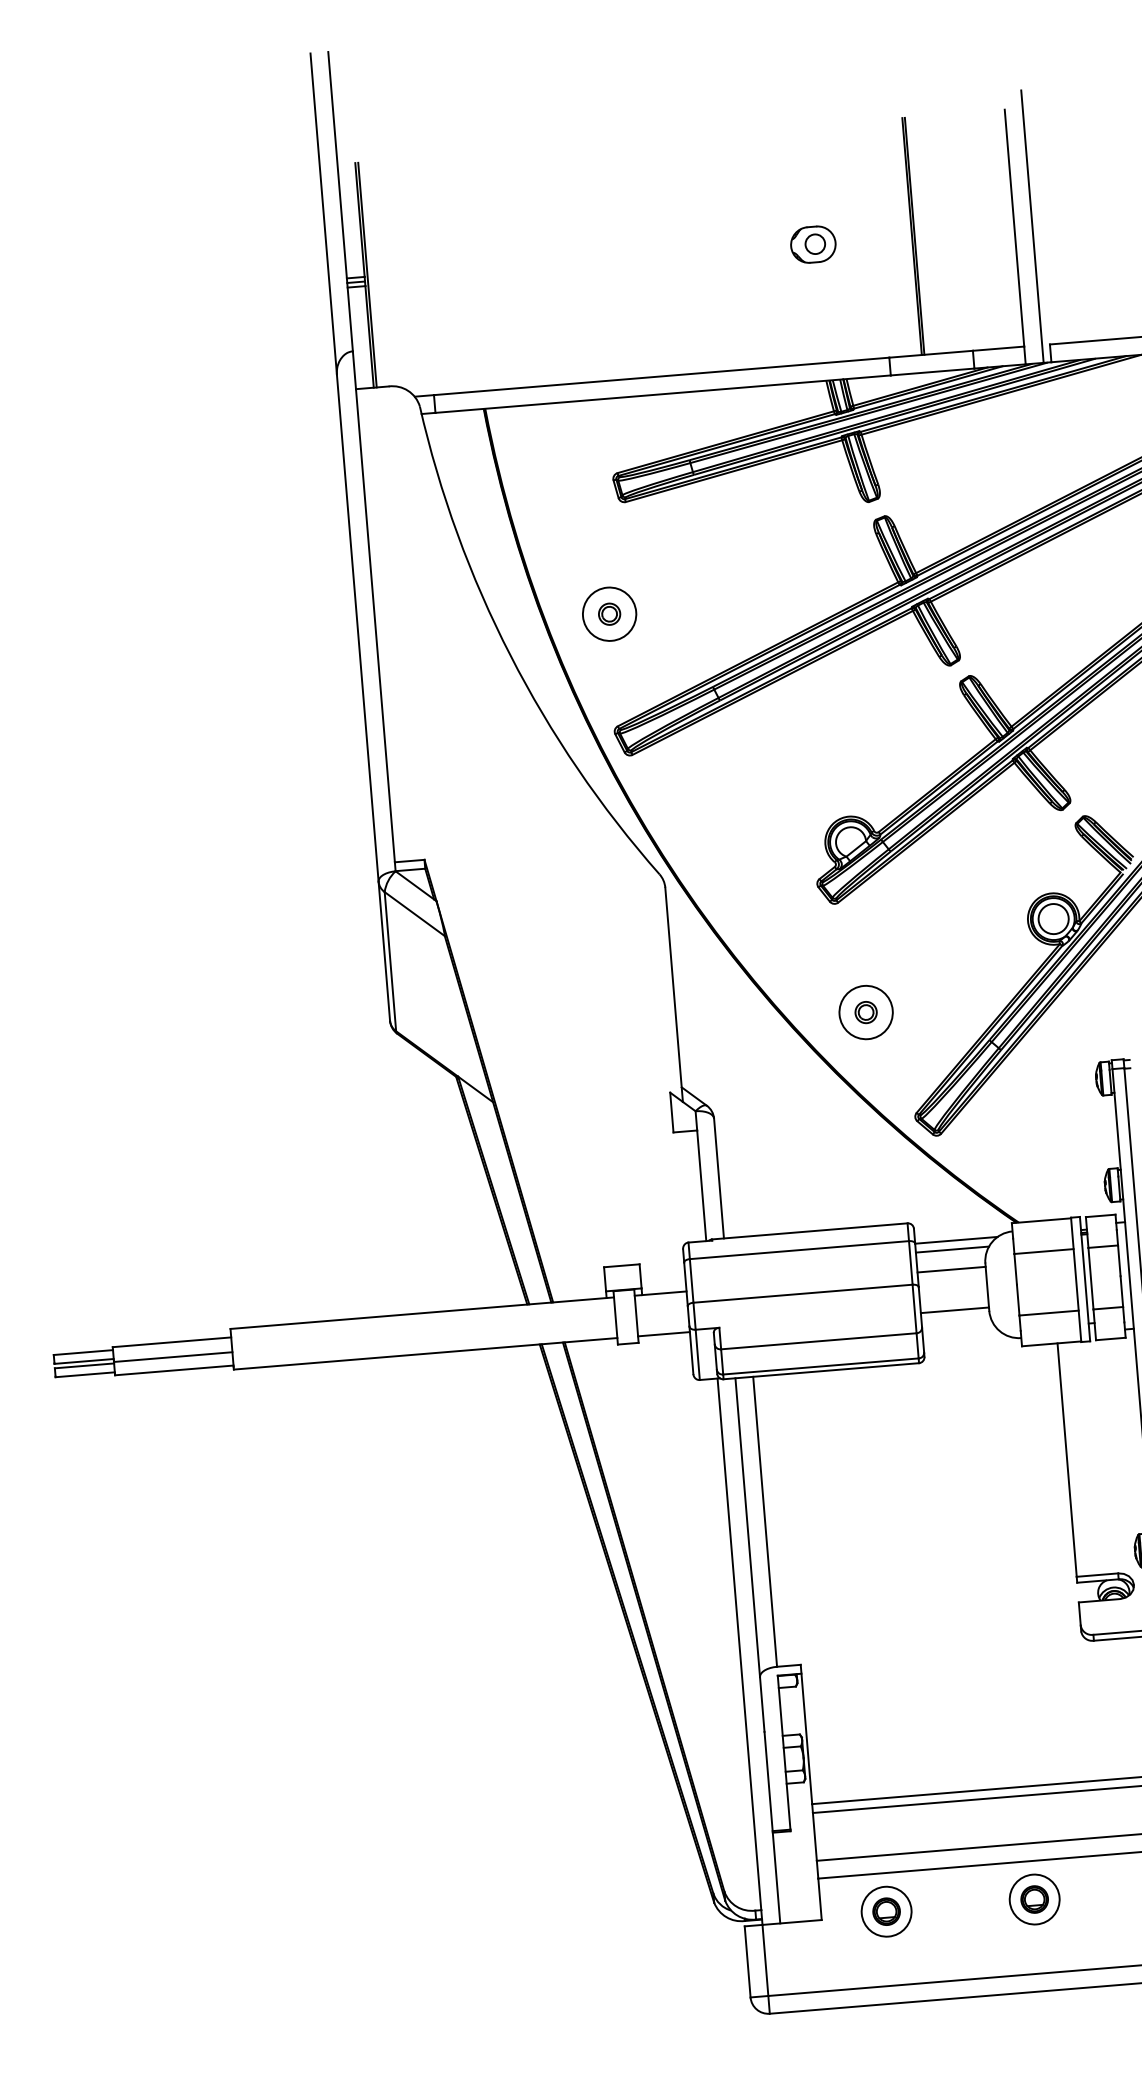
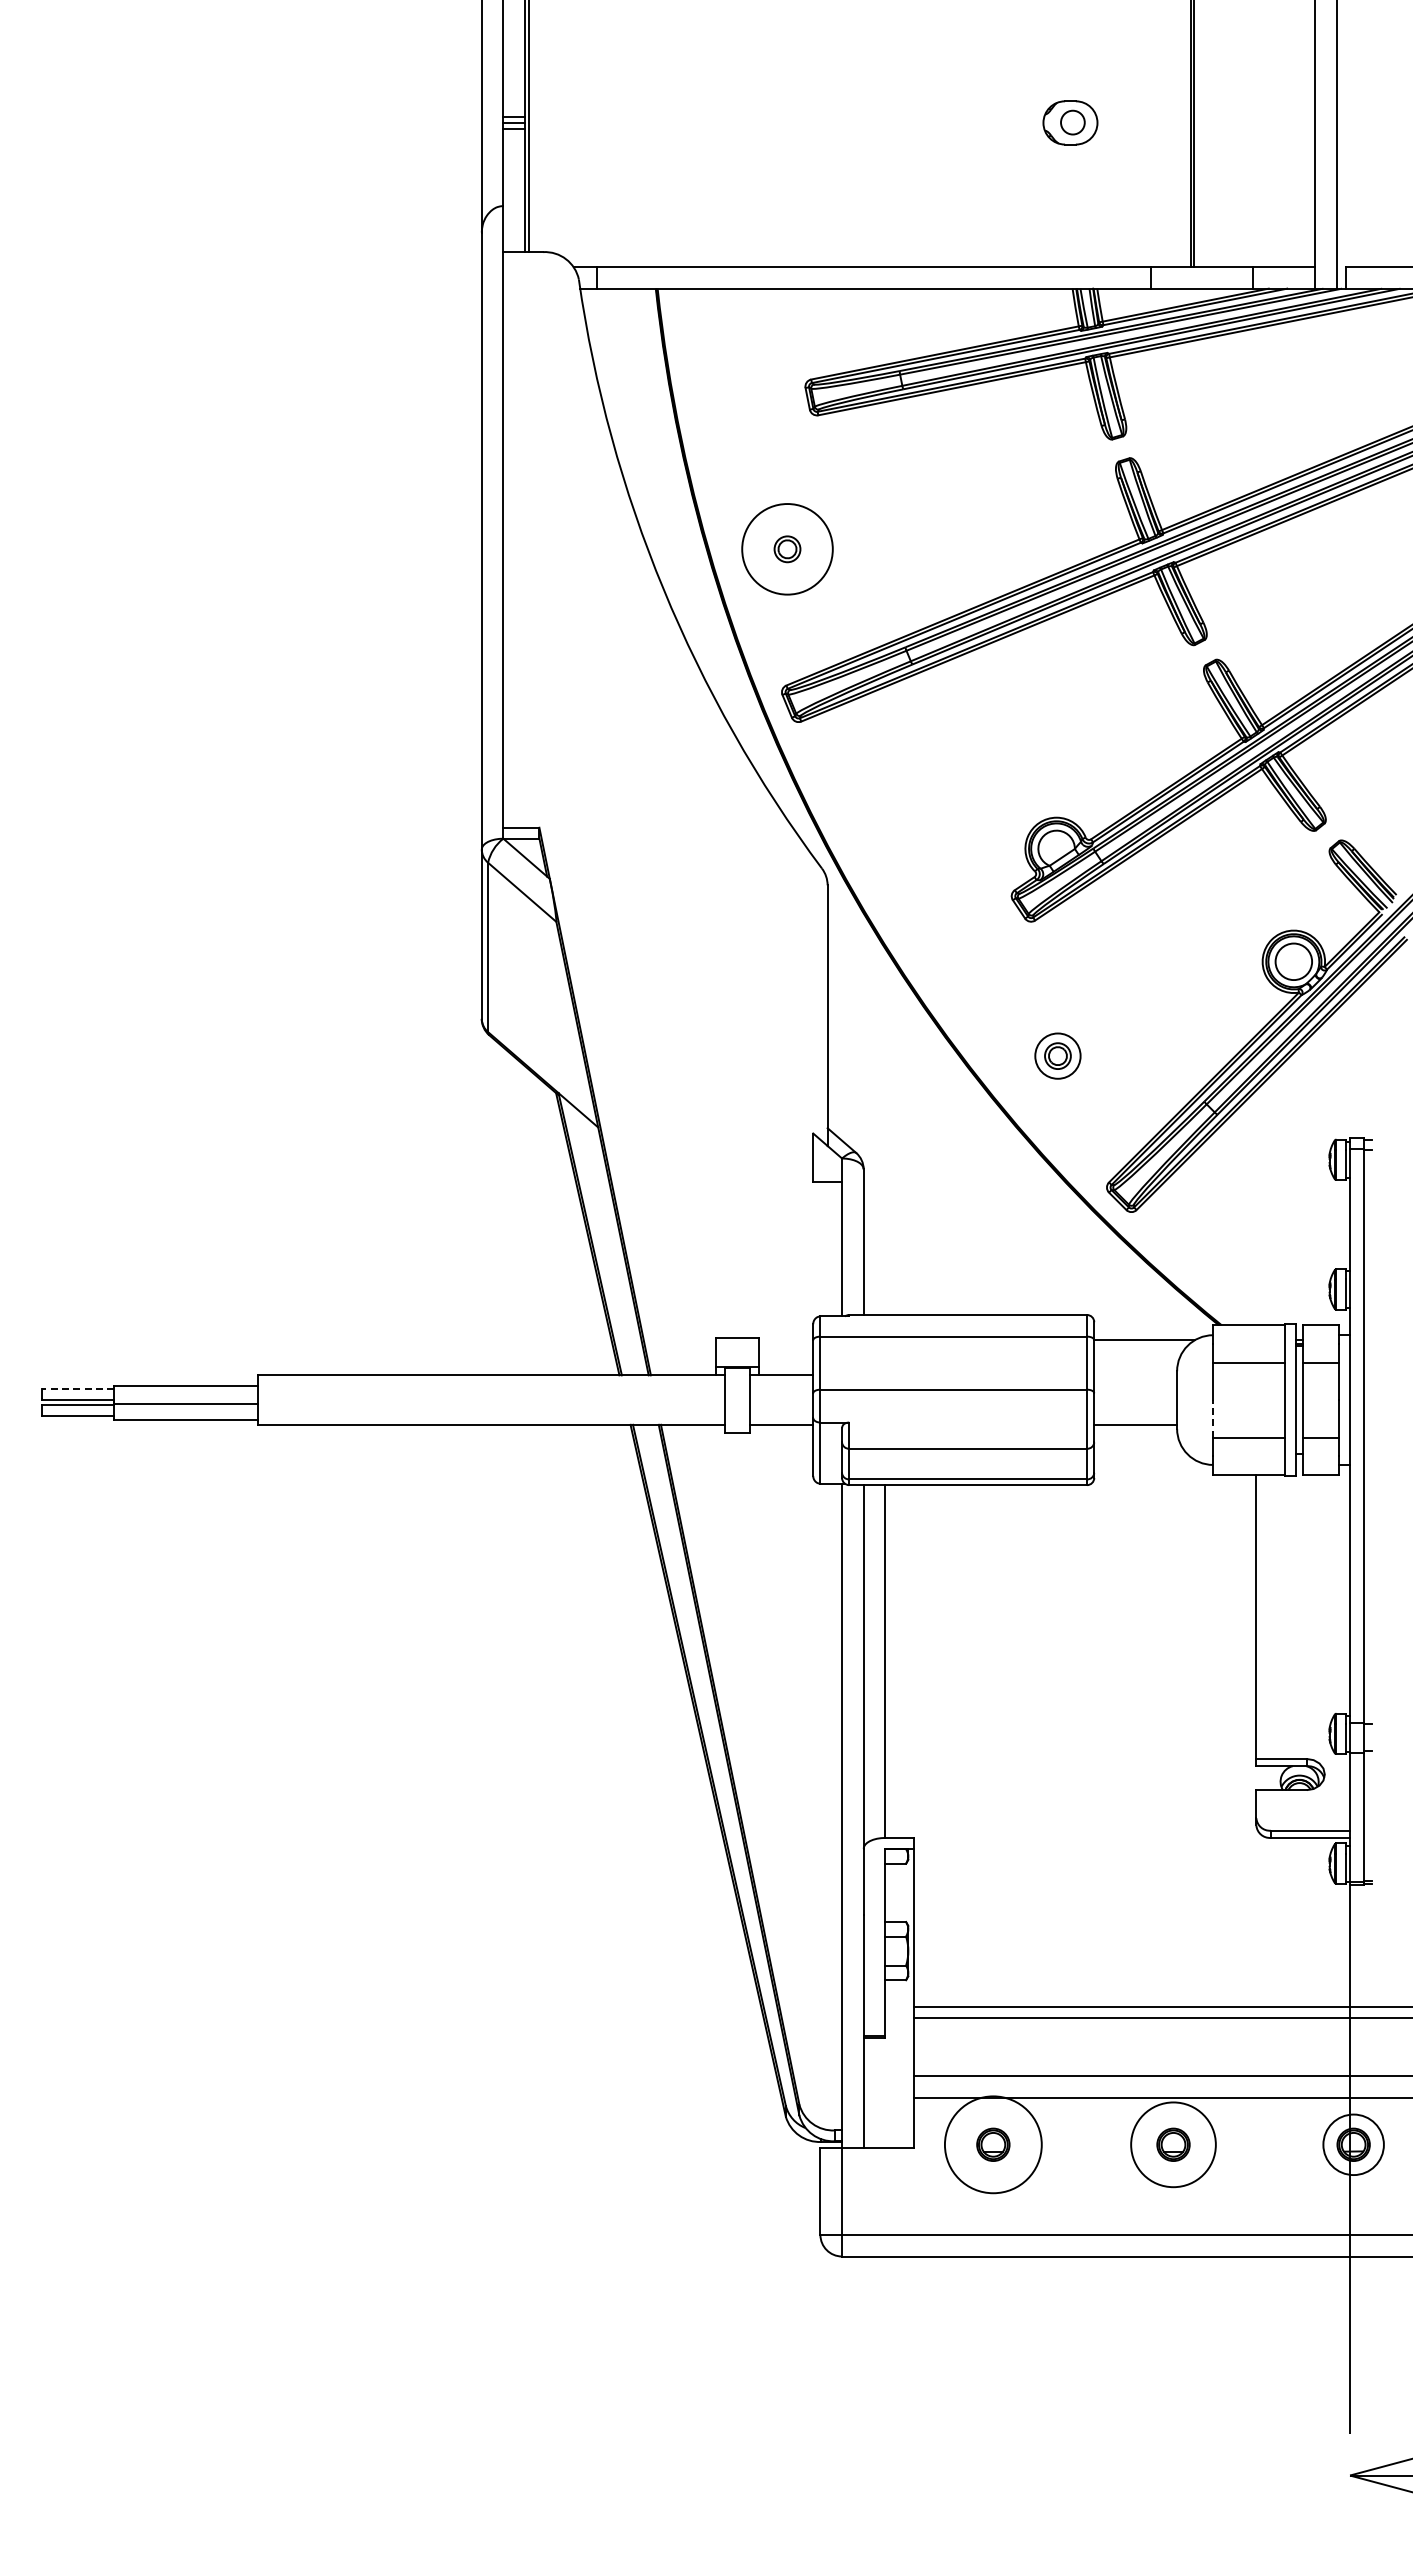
circle: (609, 613) -> (787, 548), size x1.4
circle: (865, 1012) -> (1057, 1055), size x0.7
line: (952, 1249) -> (1138, 1351), removed
line: (951, 1269) -> (1135, 1375), removed
line: (1018, 1299) -> (1213, 1418), solid -> dashed
line: (82, 1352) -> (77, 1389), solid -> dashed
circle: (1034, 1899) -> (1173, 2144), size x1.4
circle: (886, 1911) -> (993, 2144), size x1.6

